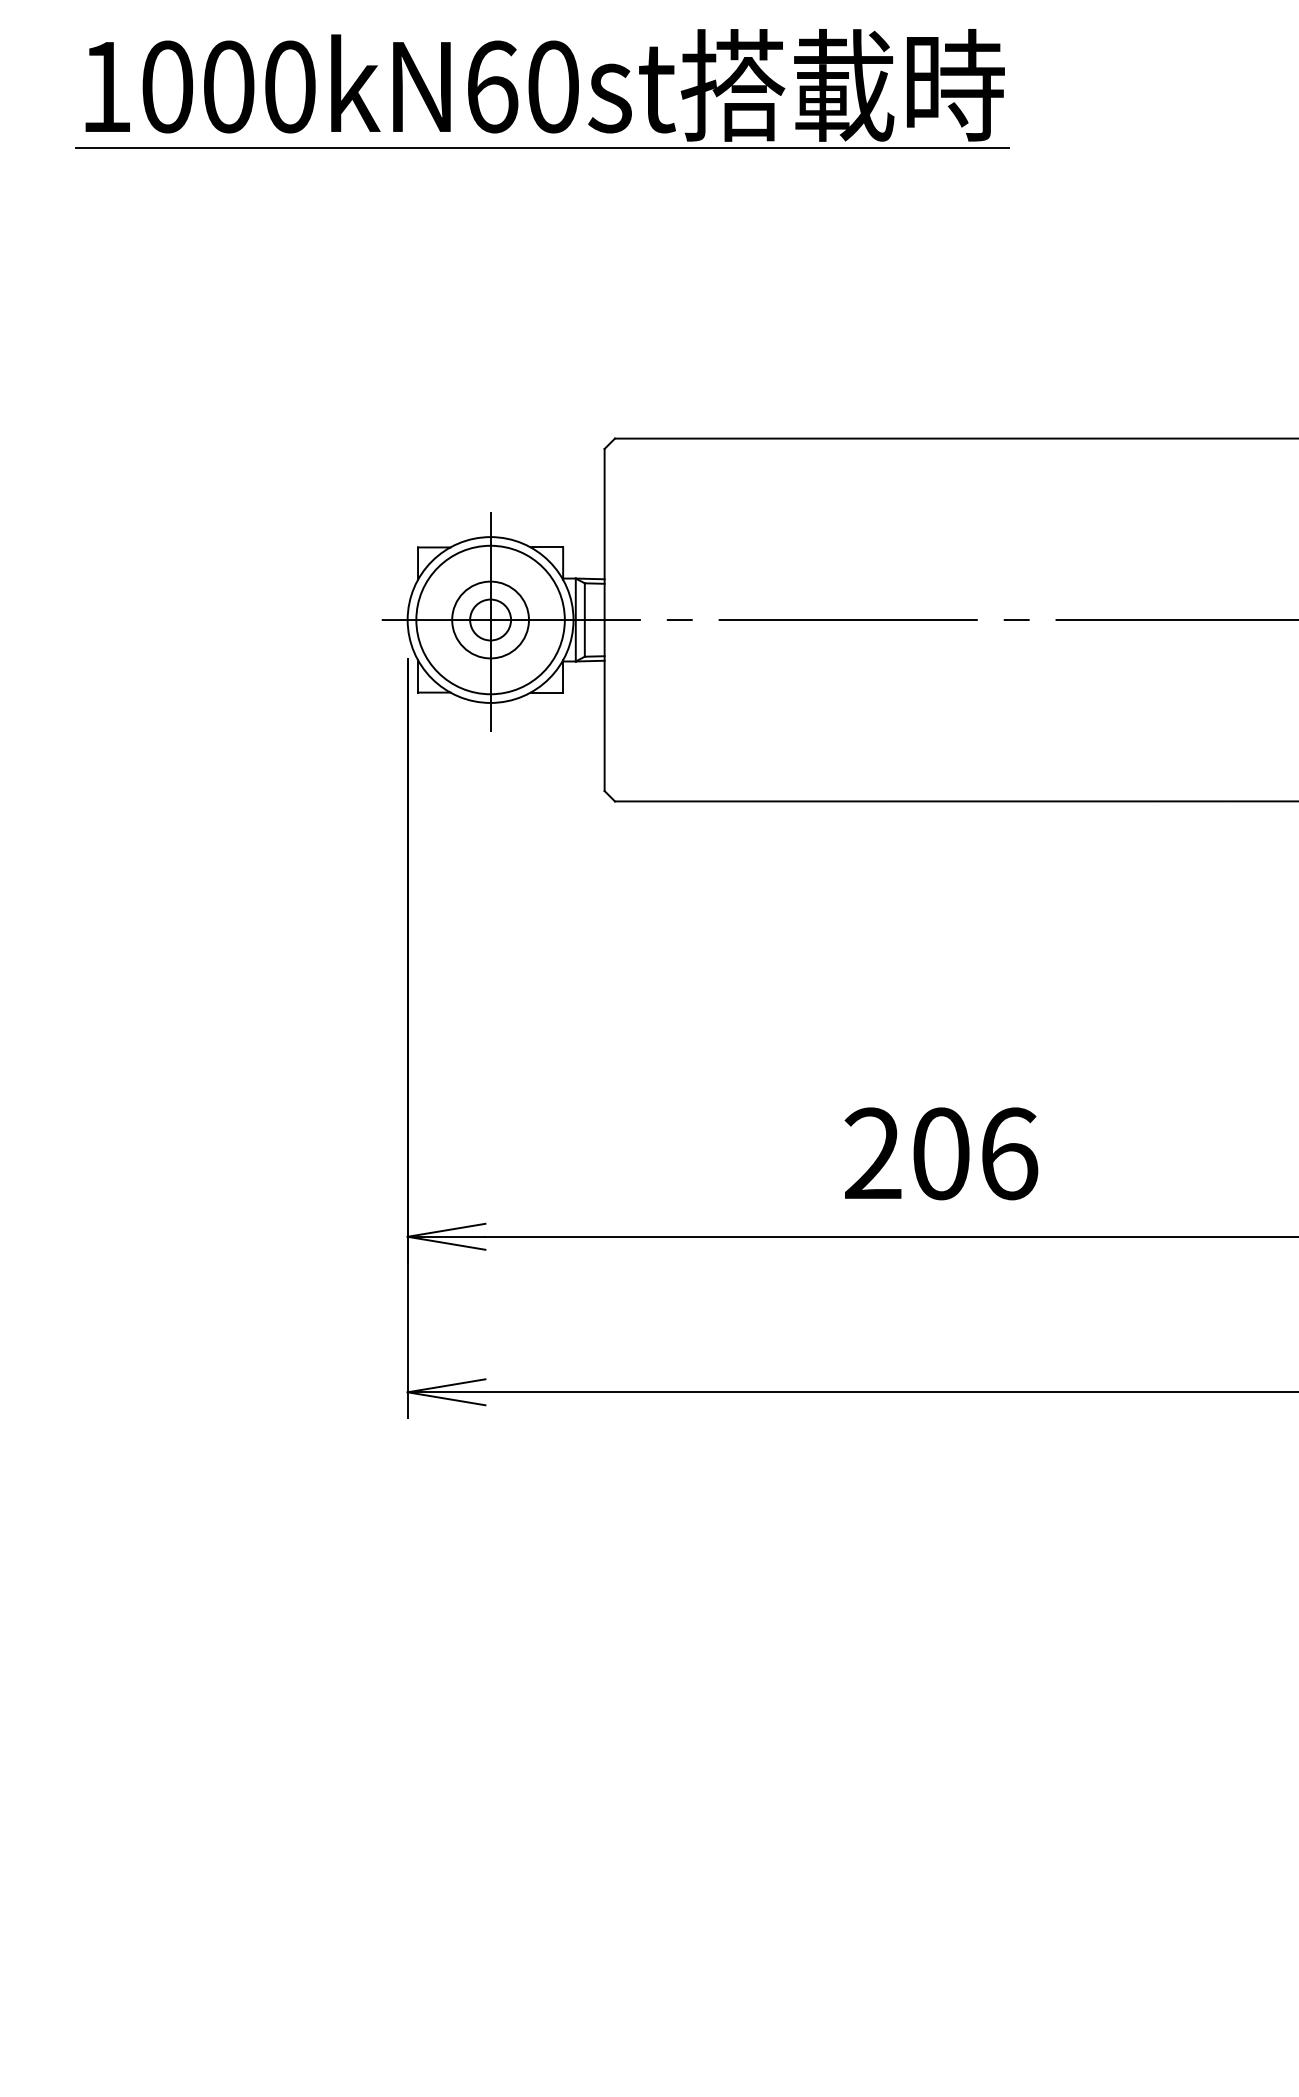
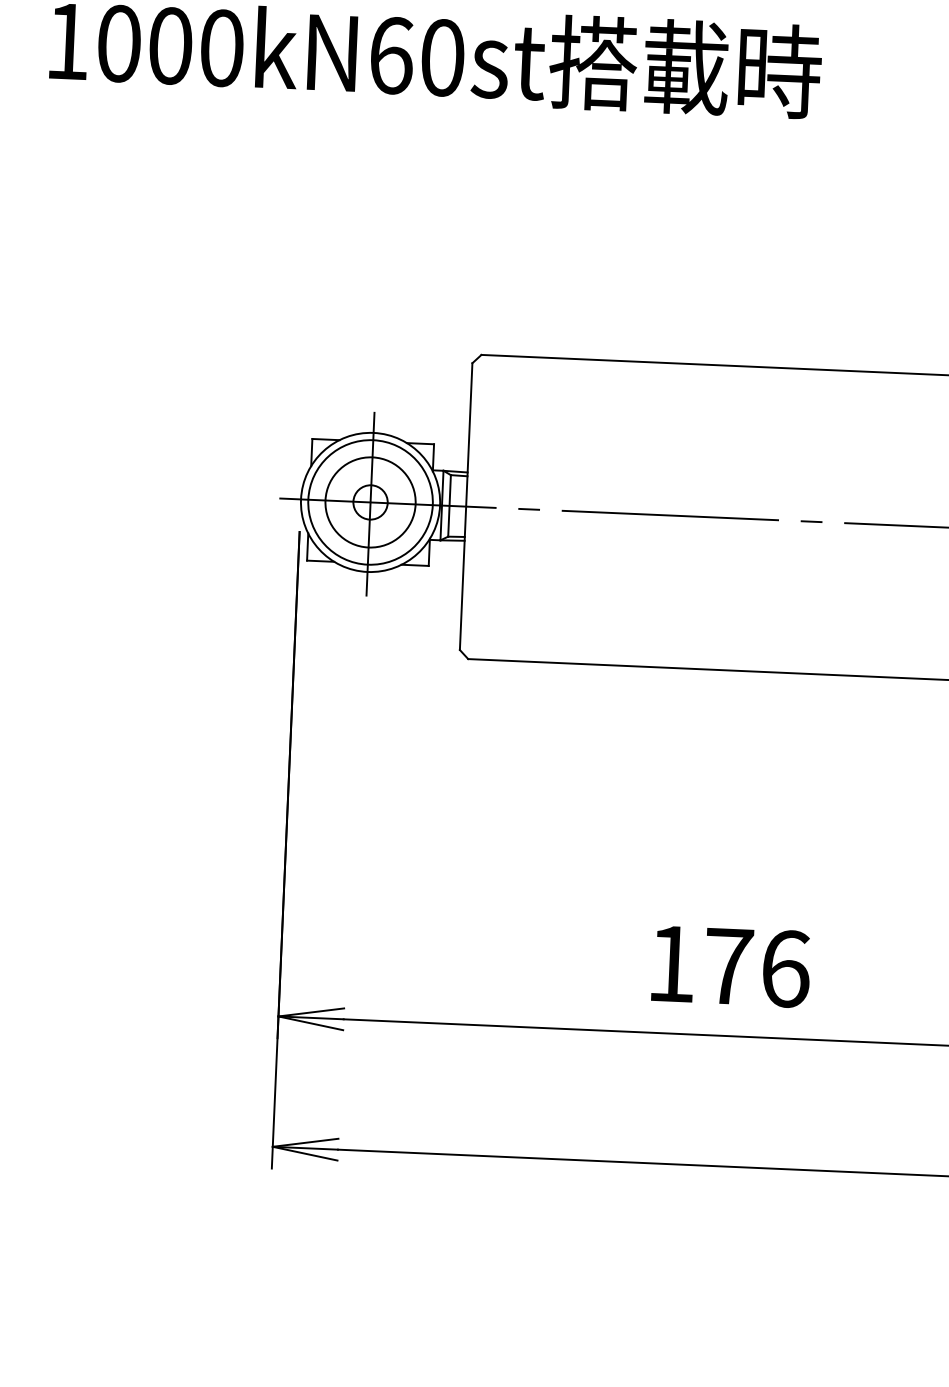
line: (541, 148) -> (430, 109), removed
circle: (490, 619) -> (370, 502), size x1.4
text: (906, 1153) -> (699, 964), 206 -> 176

